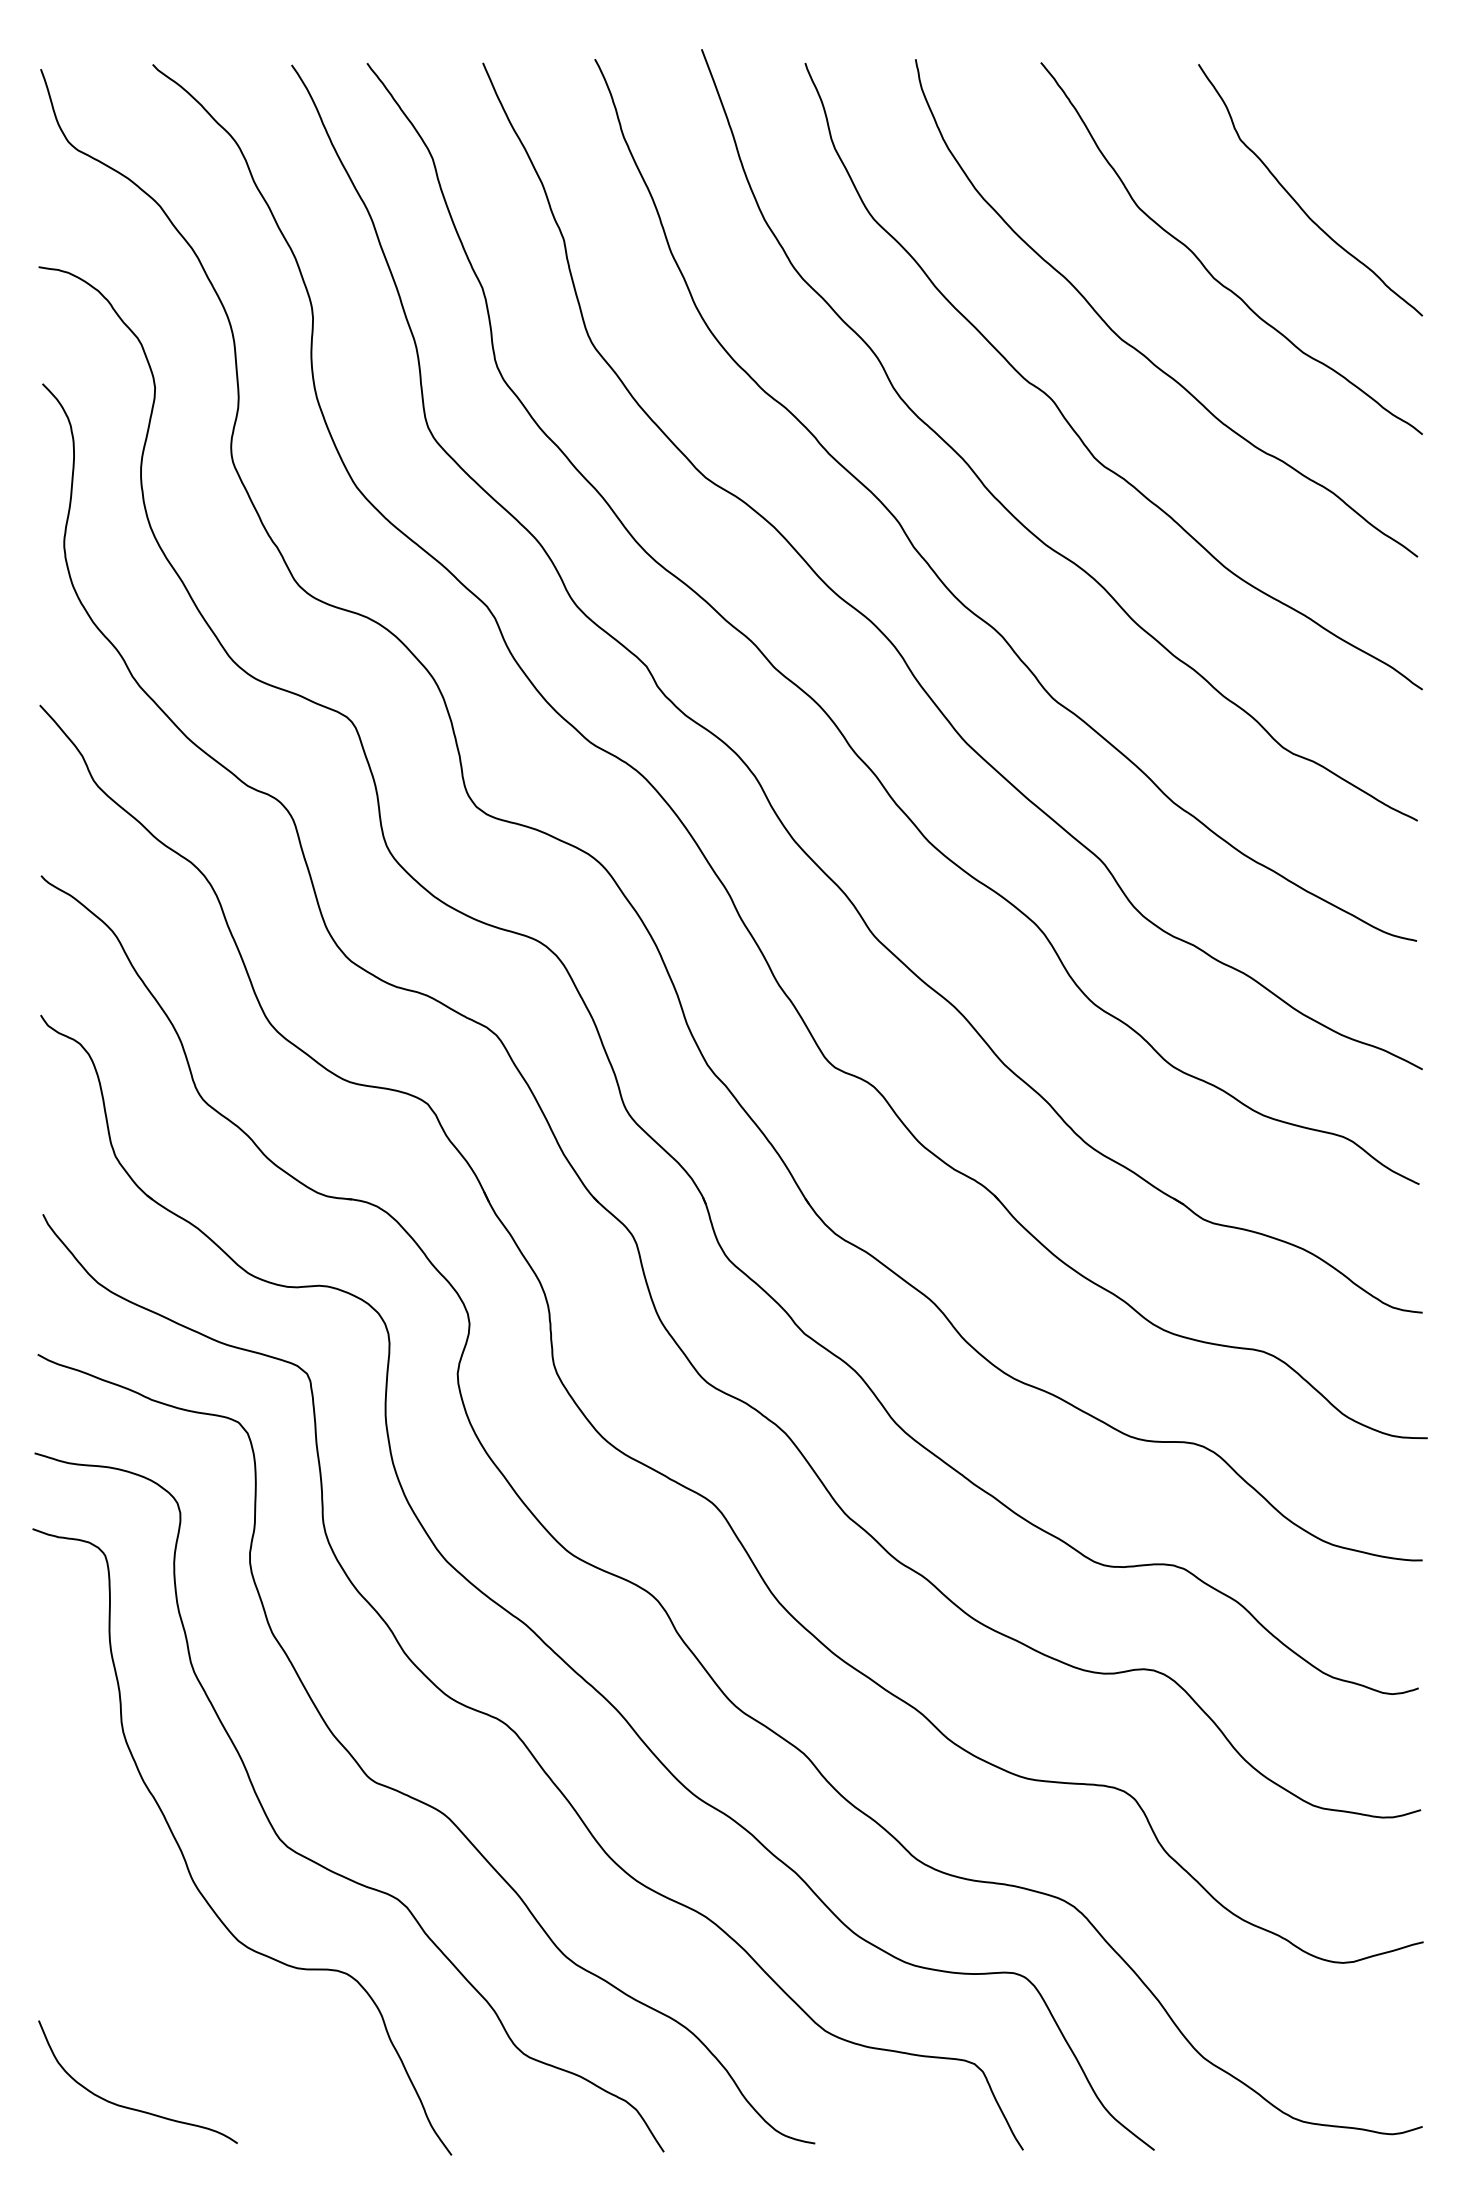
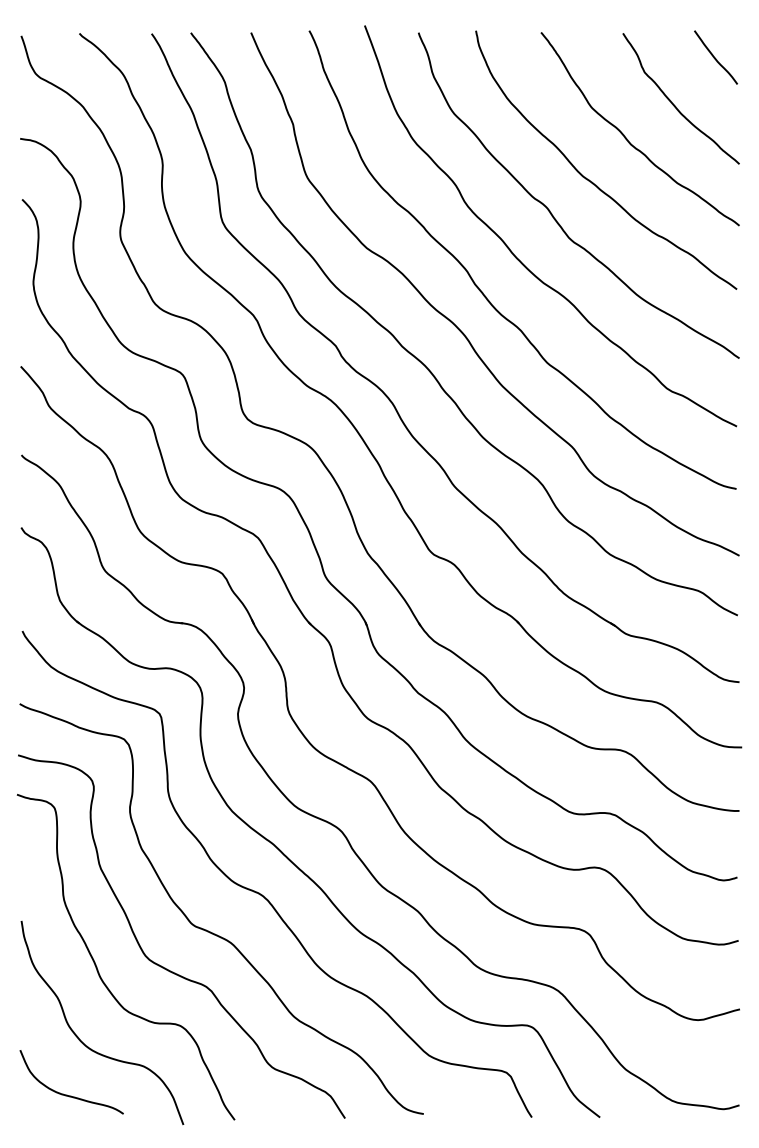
curve: (1376, 110) -> (715, 57), added
curve: (168, 2011) -> (87, 1045), added

